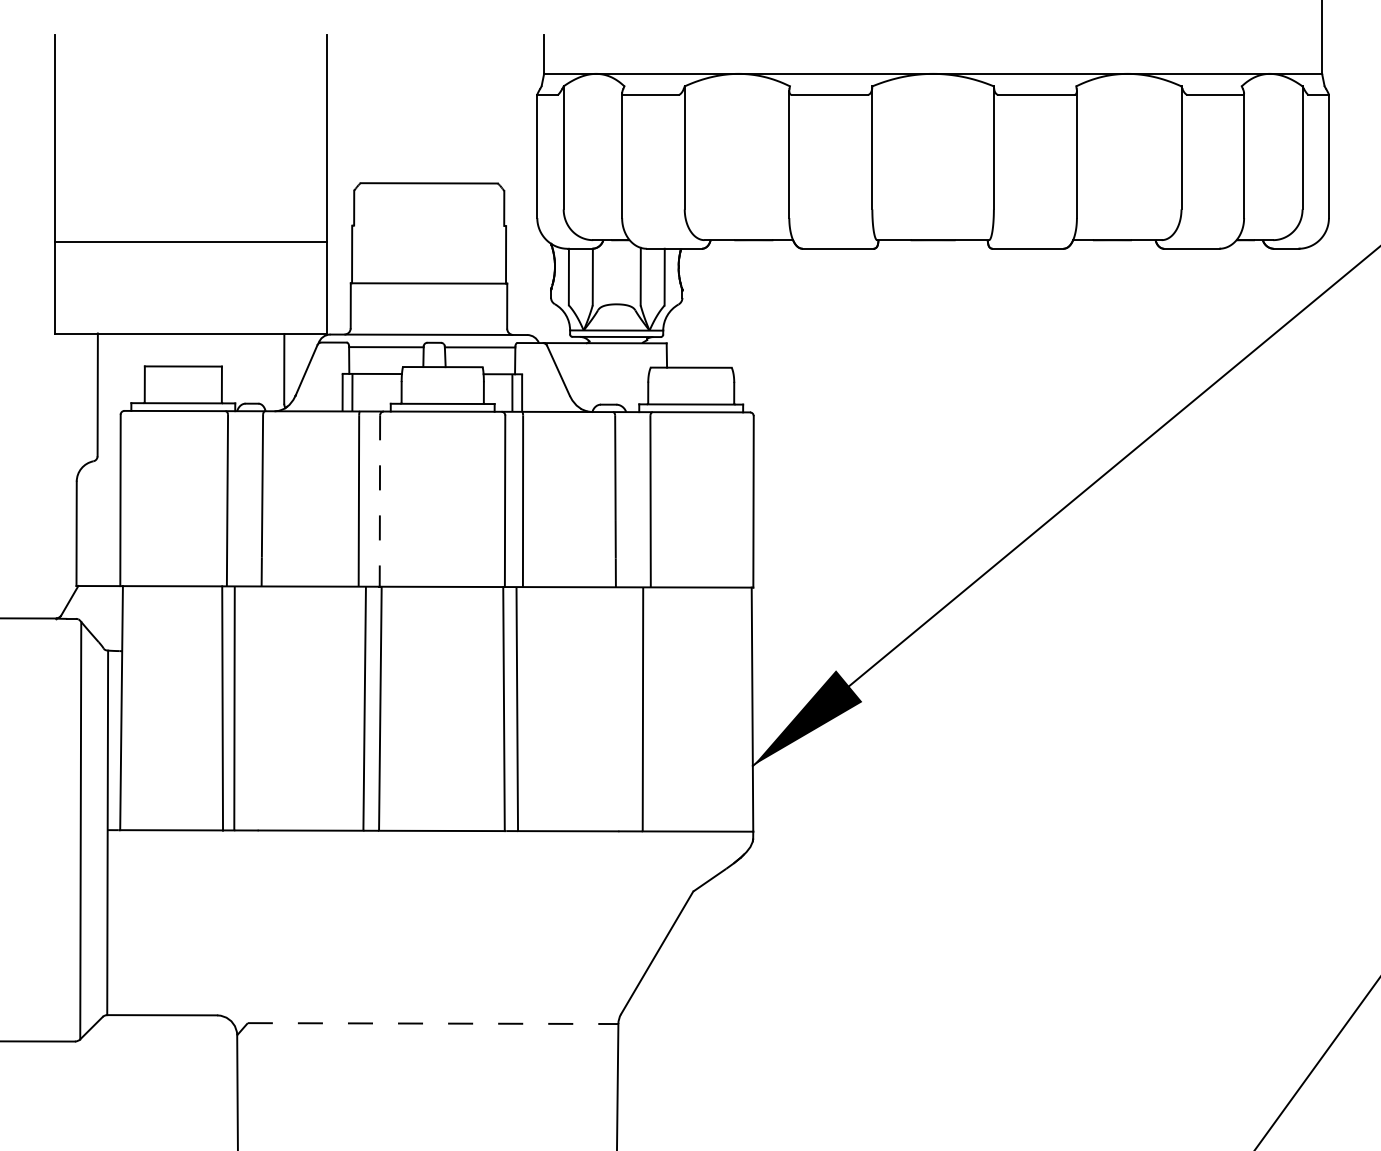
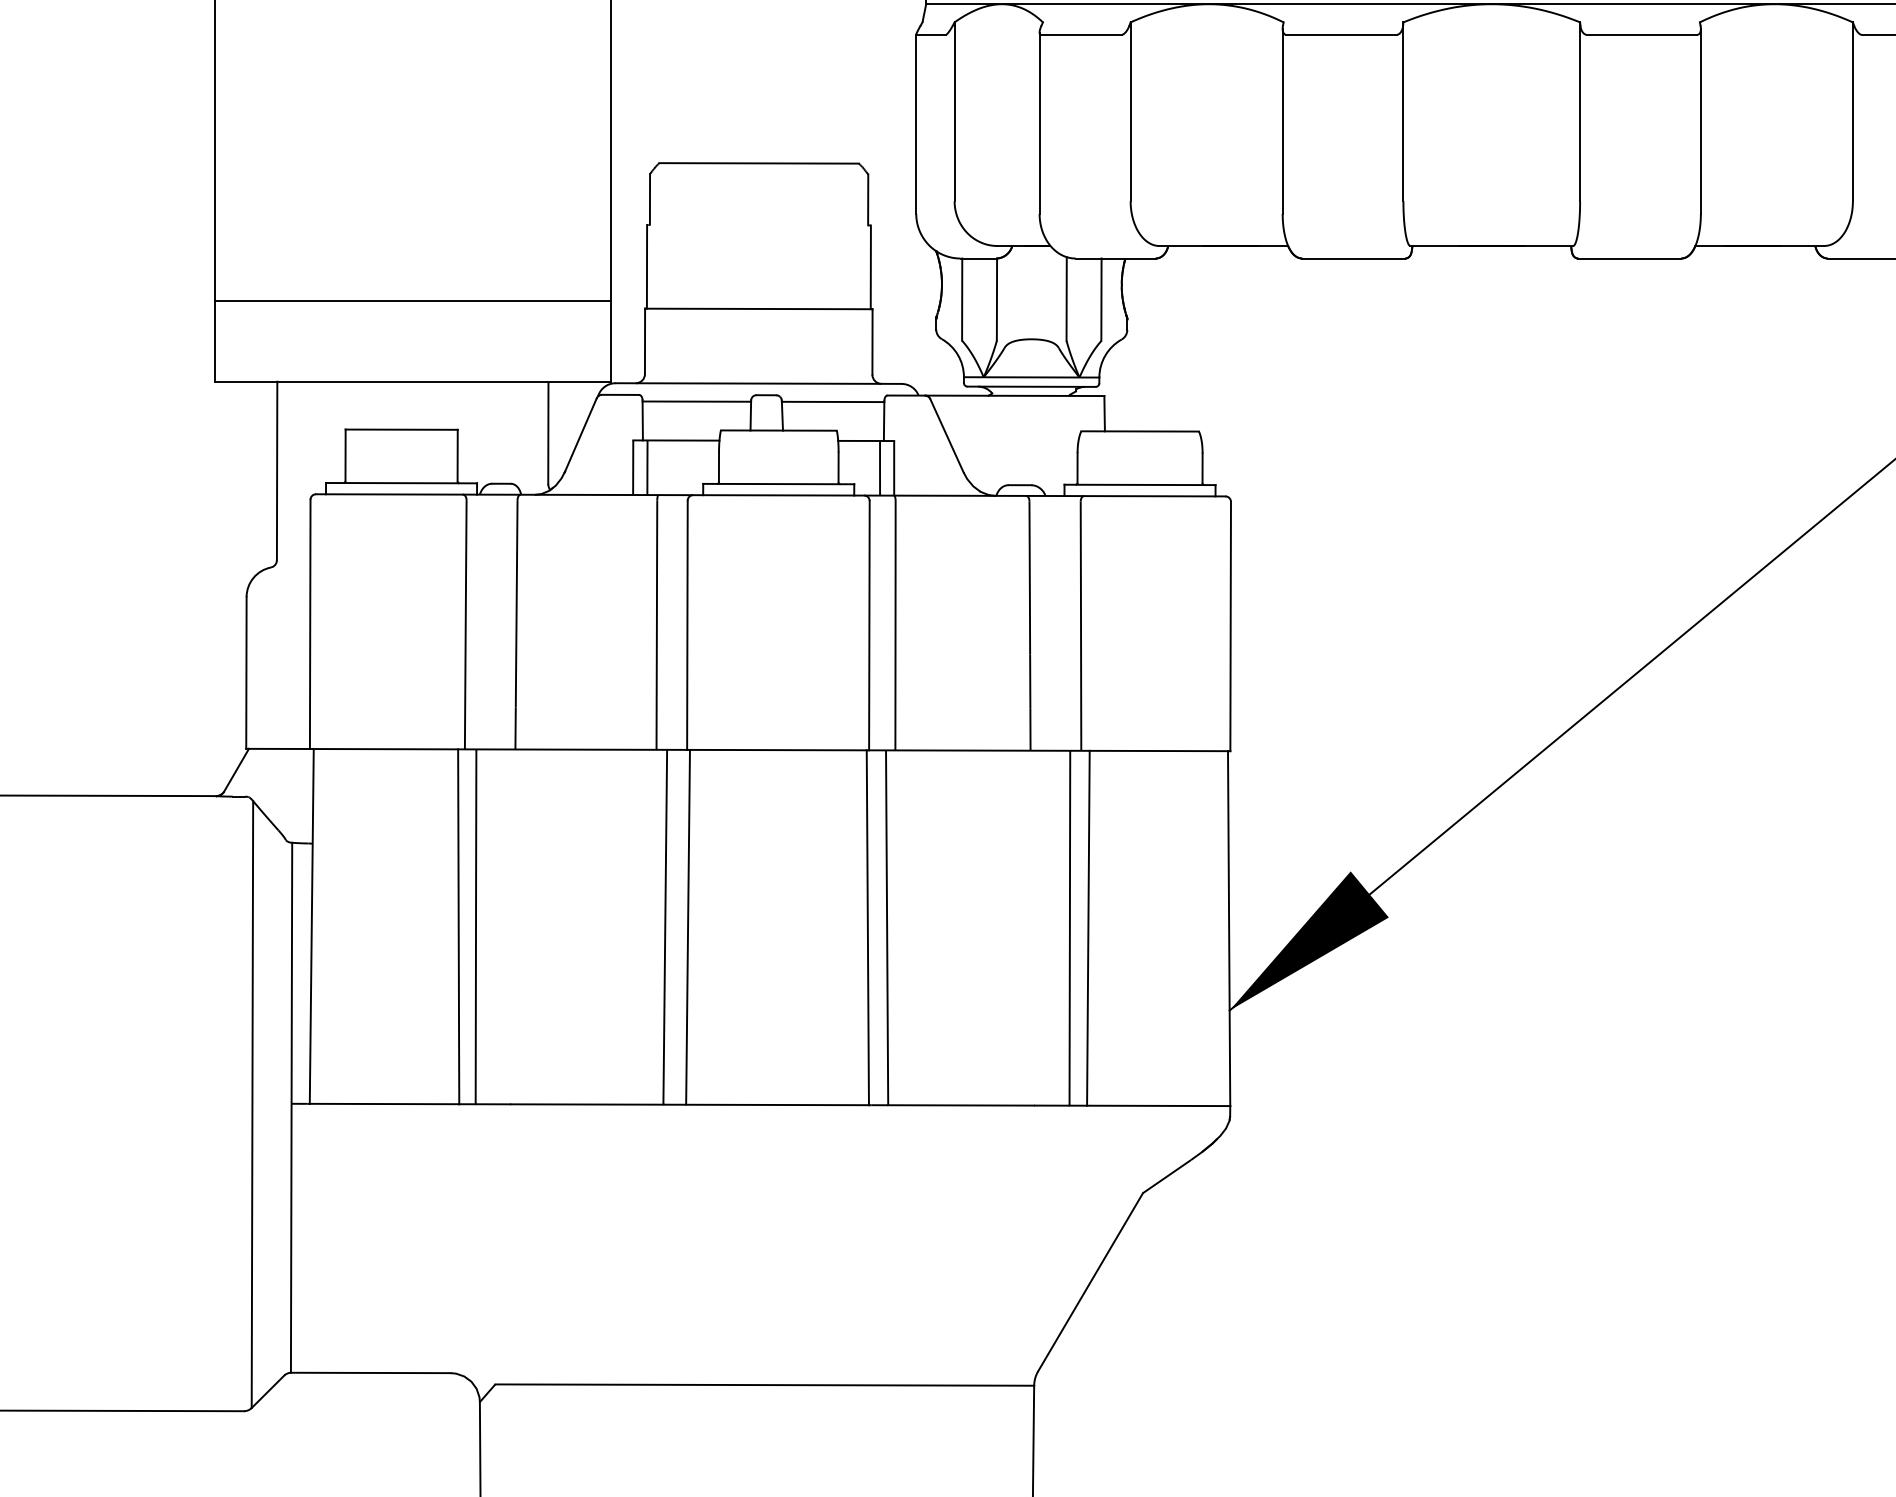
line: (191, 242) -> (413, 301), moved
line: (379, 501) -> (686, 625), dashed -> solid
line: (655, 709) -> (1088, 928), added
line: (433, 1023) -> (765, 1384), dashed -> solid

